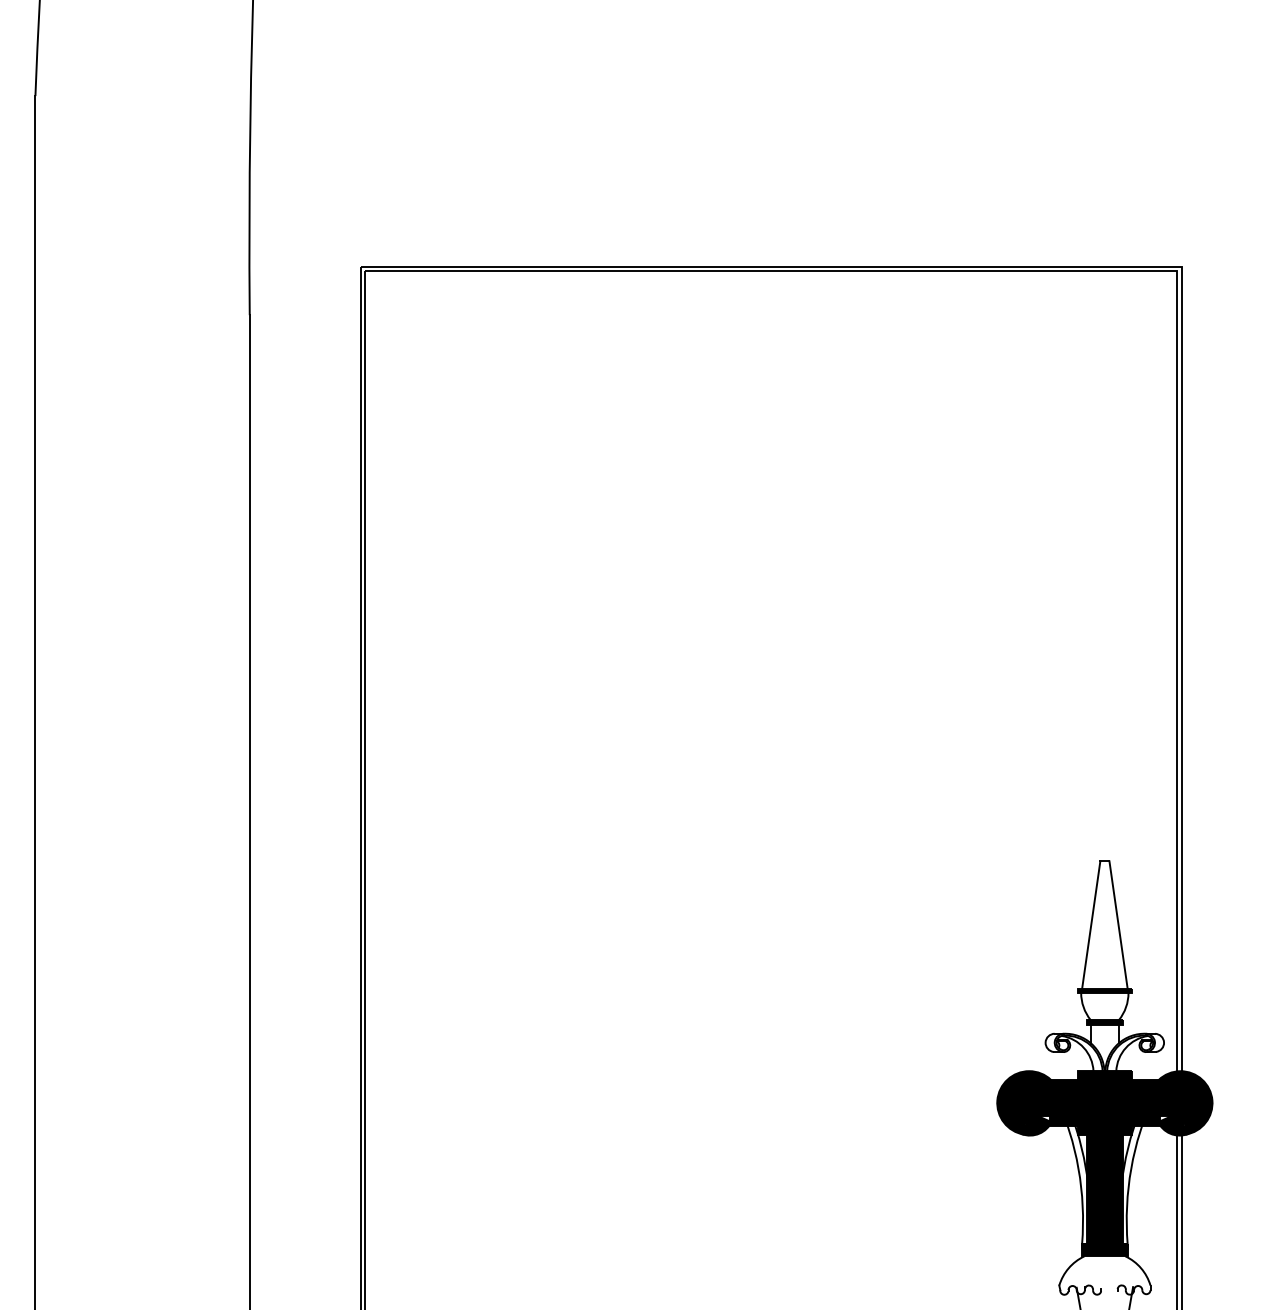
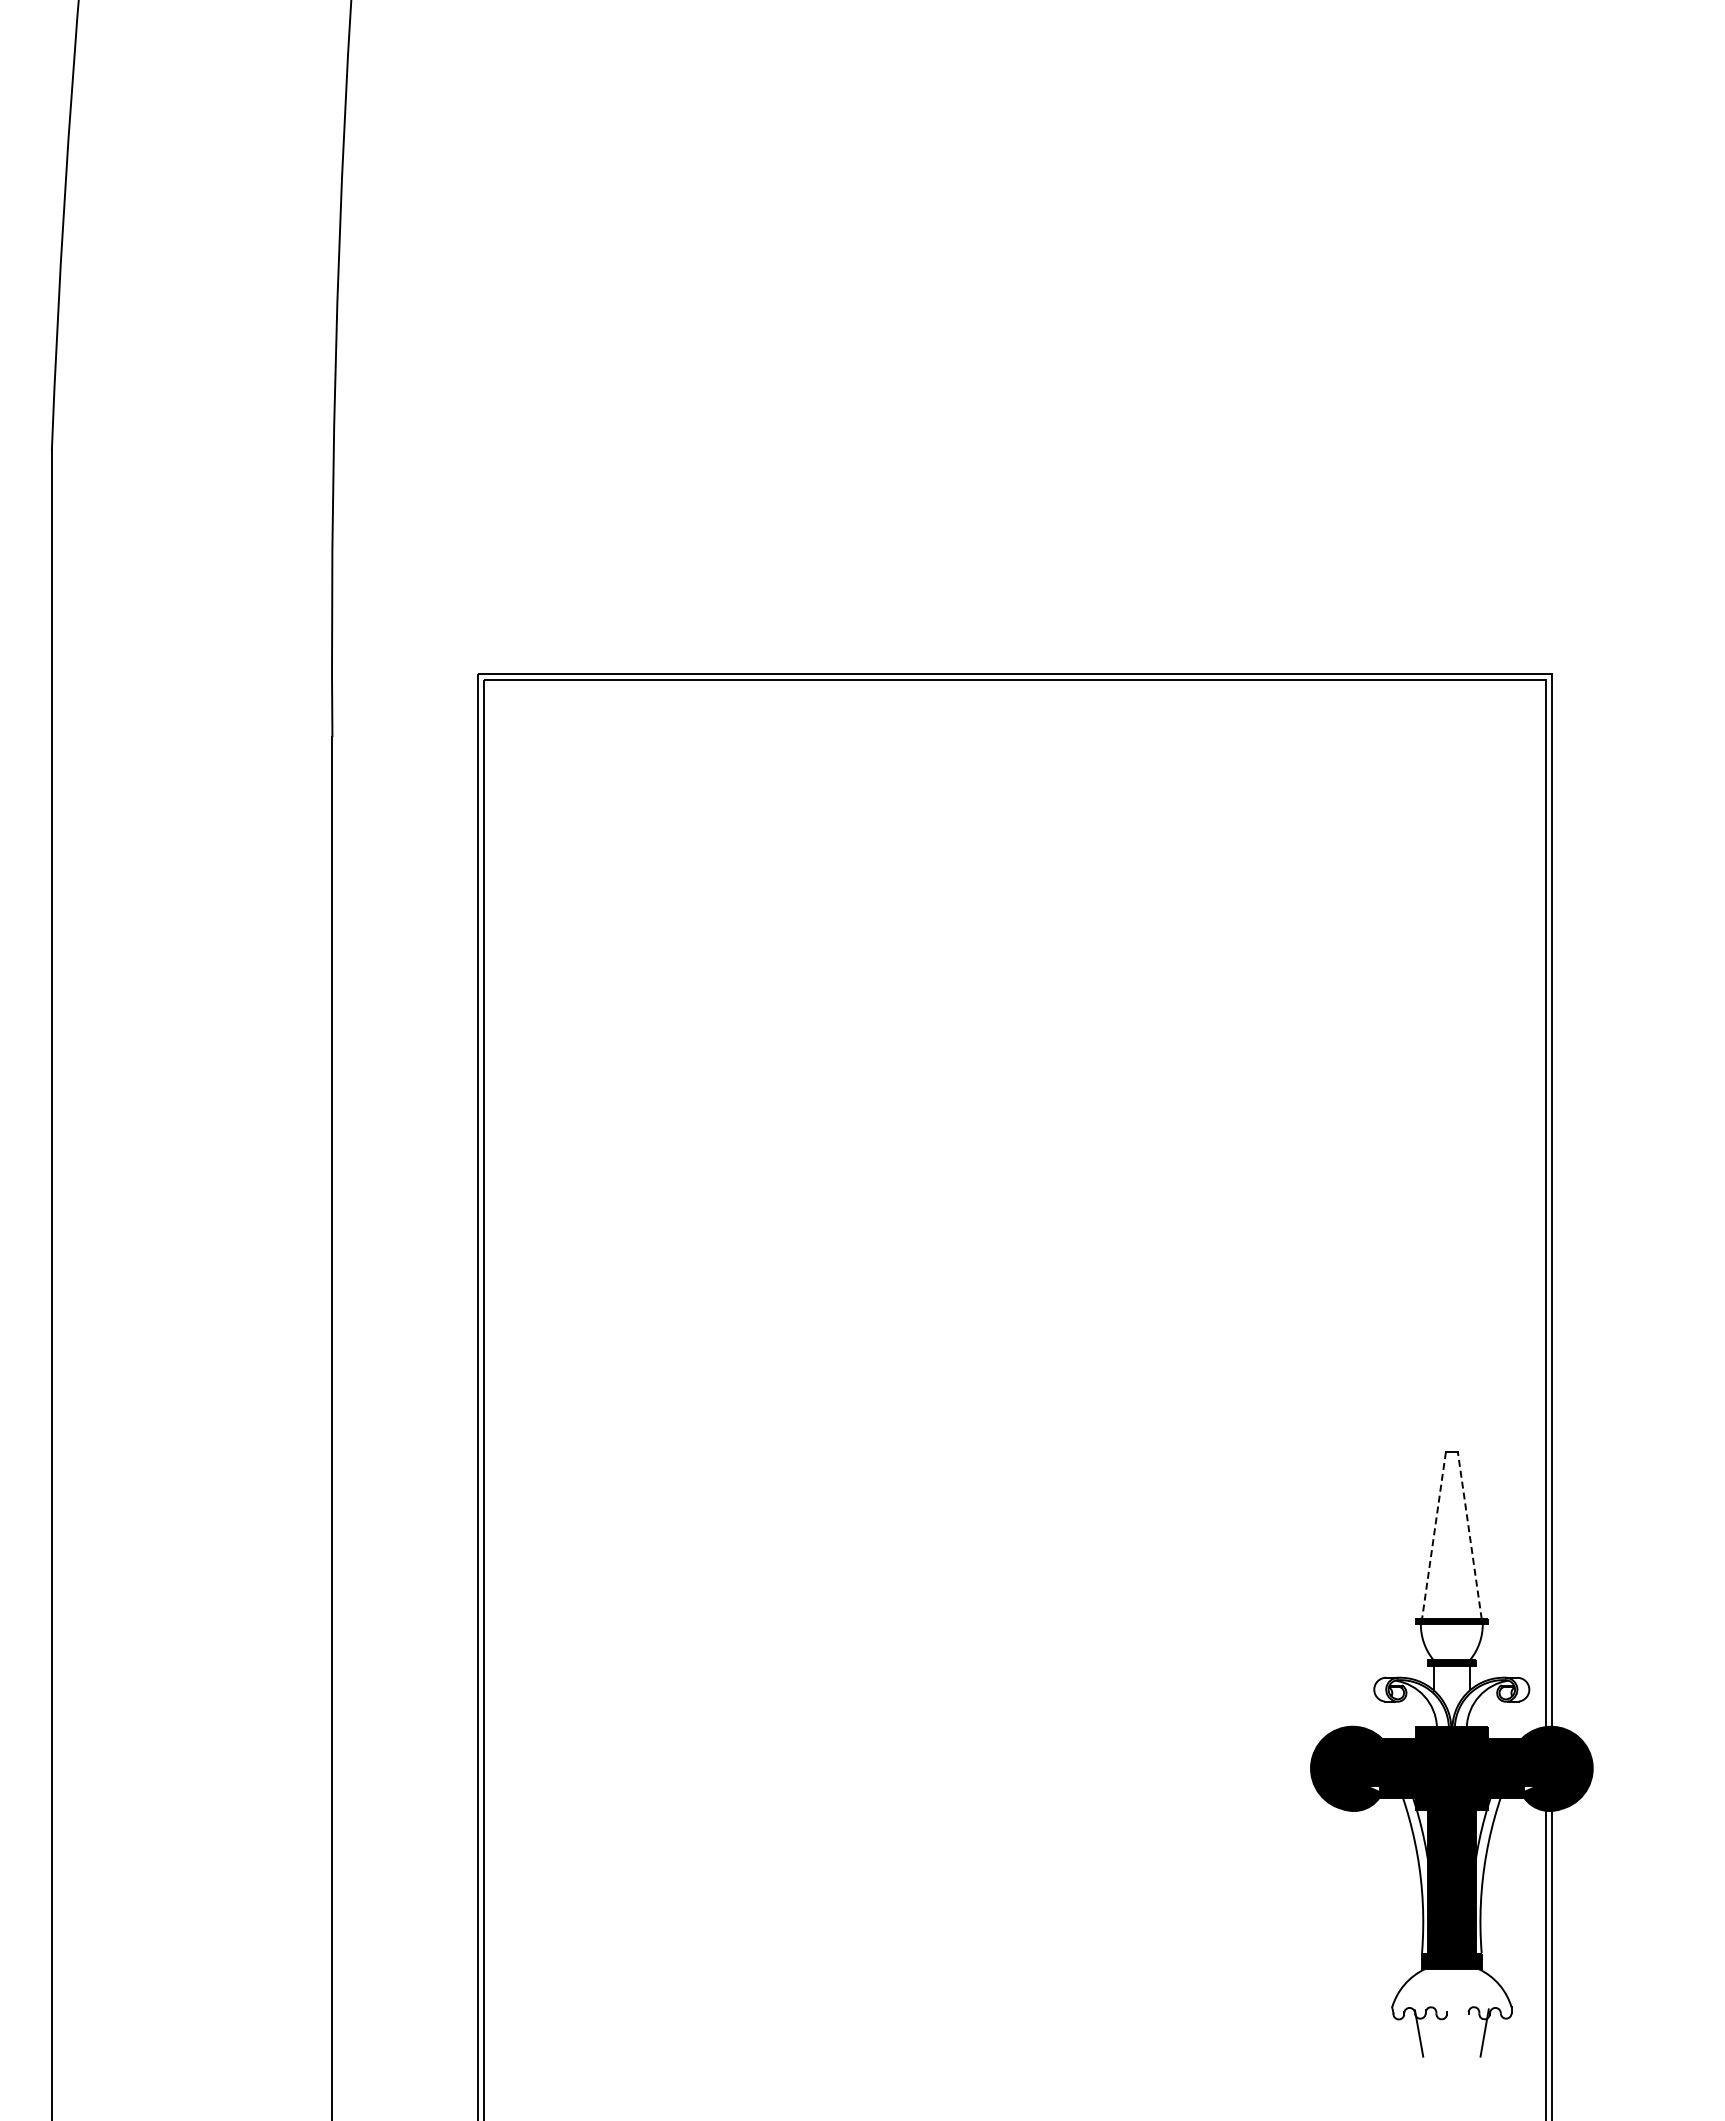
line: (1090, 925) -> (1433, 1536), solid -> dashed
line: (1118, 925) -> (1469, 1535), solid -> dashed

